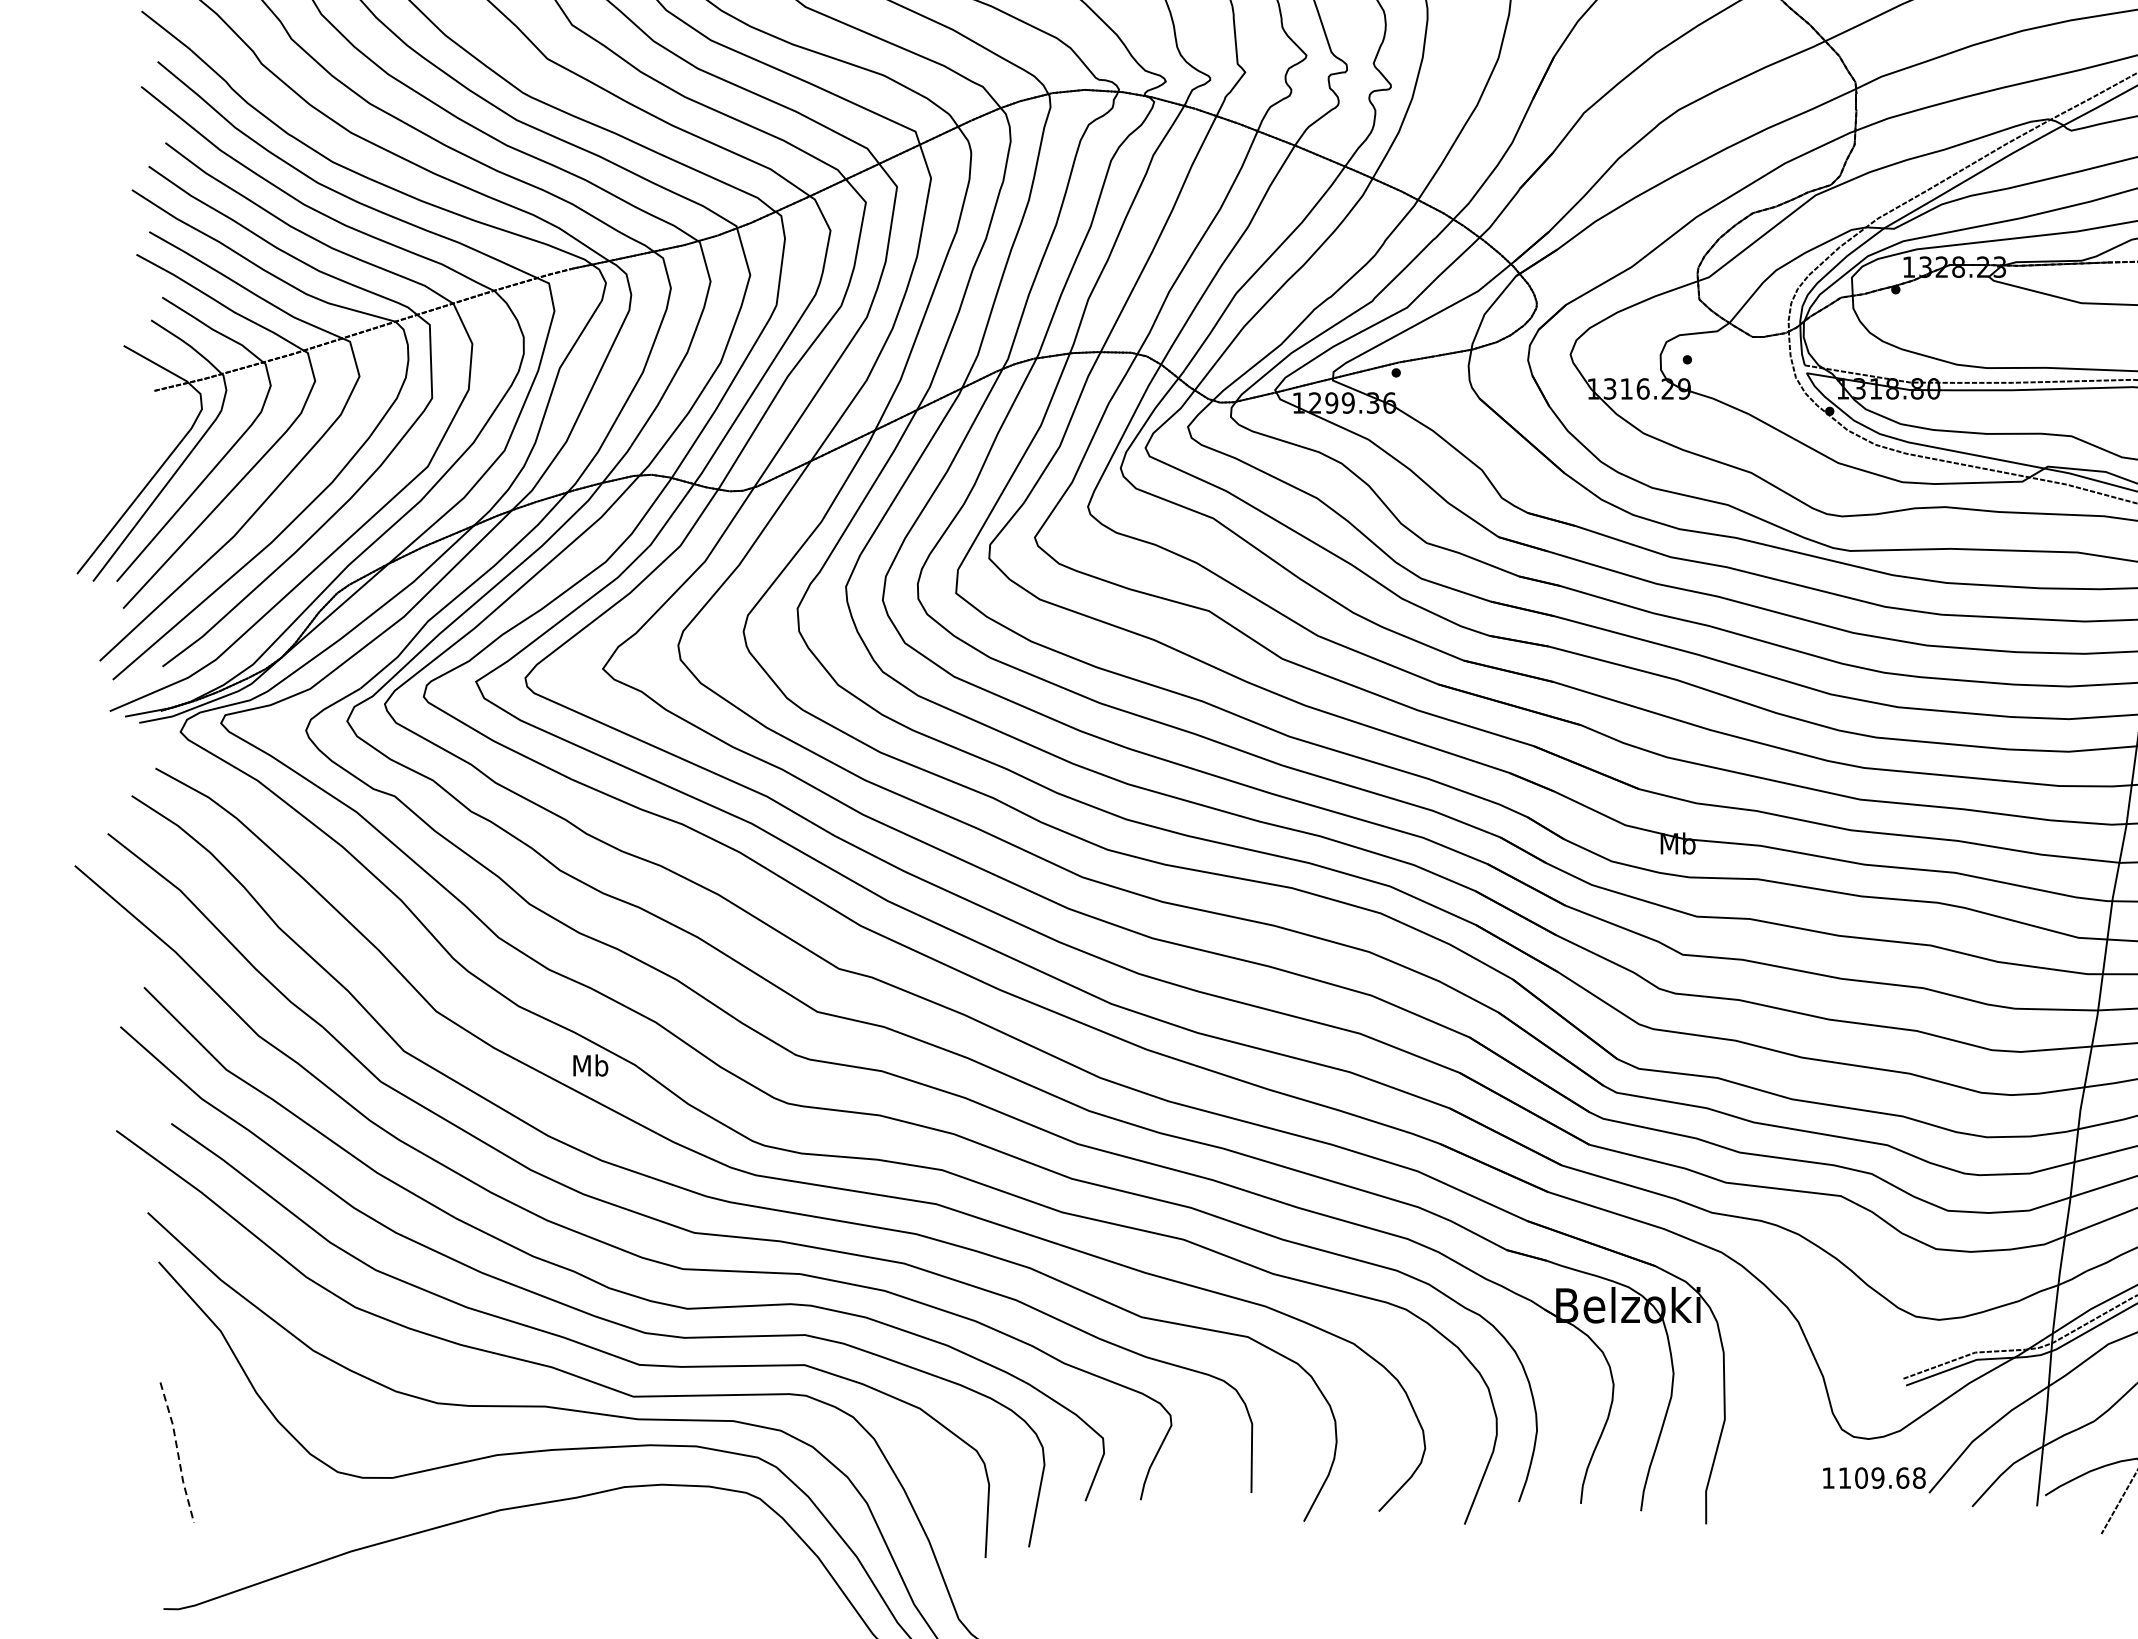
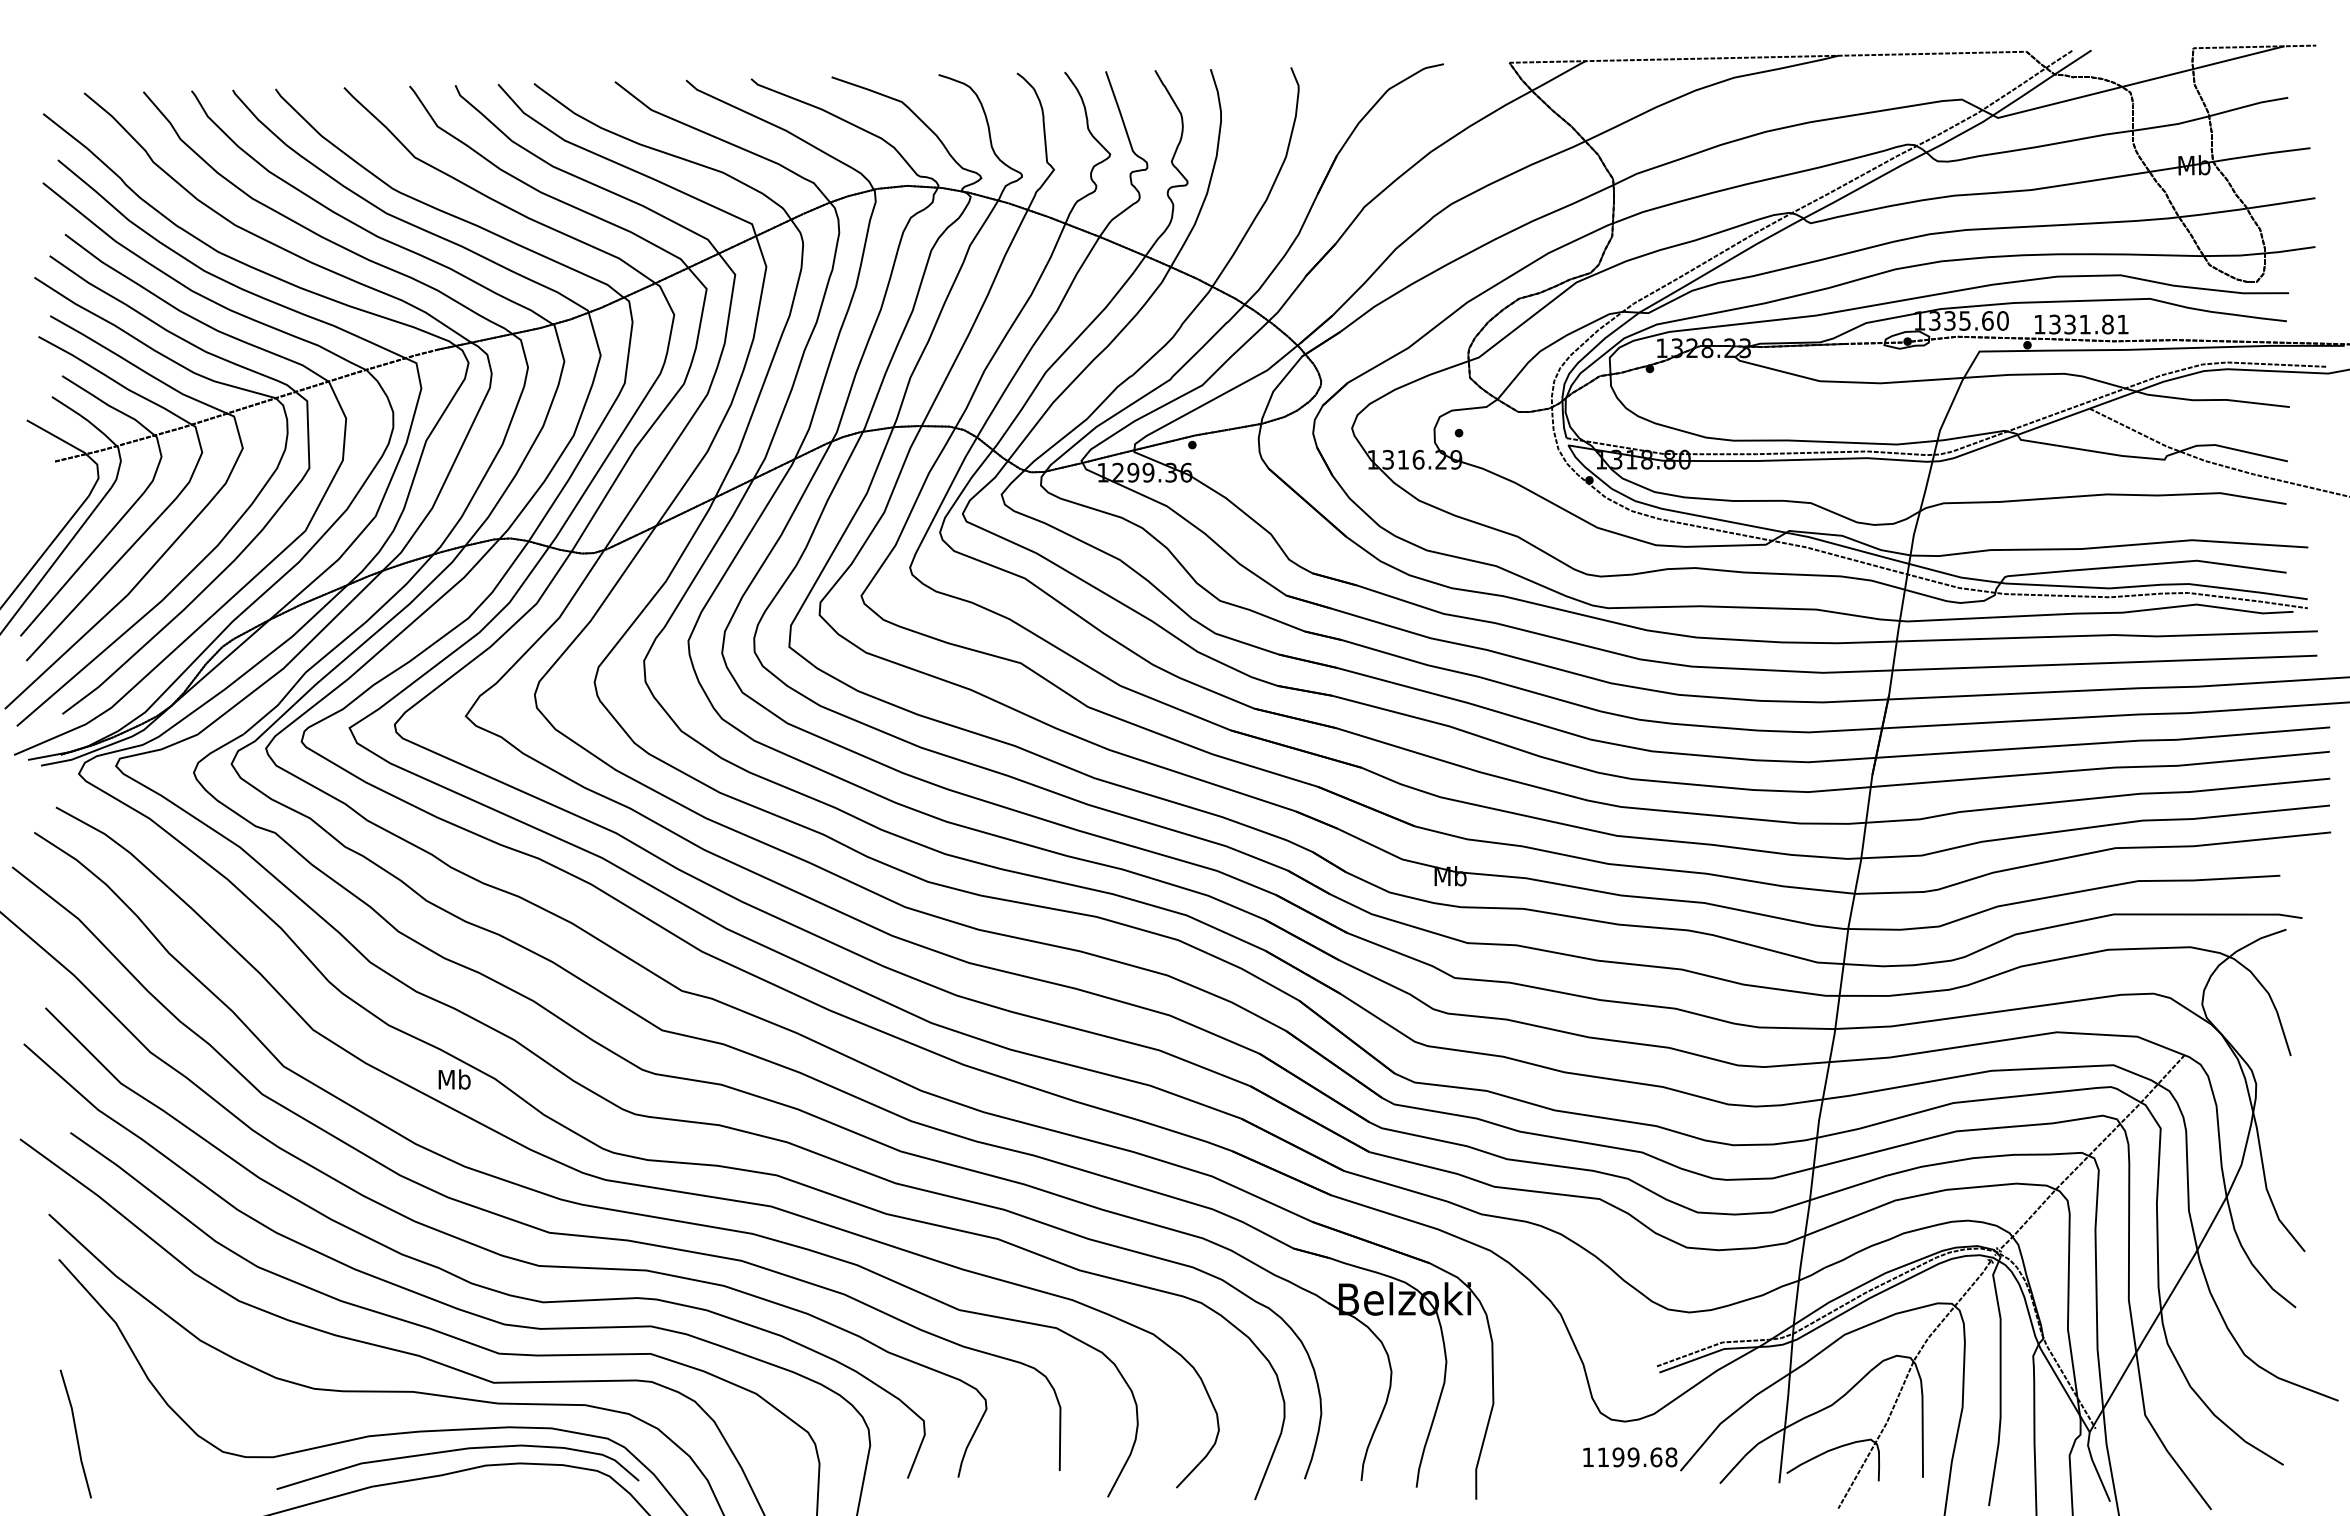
line: (177, 1452) -> (76, 1433), dashed -> solid
curve: (591, 1471) -> (455, 1451), added
text: (1861, 1478) -> (1618, 1457), 1109.68 -> 1199.68

